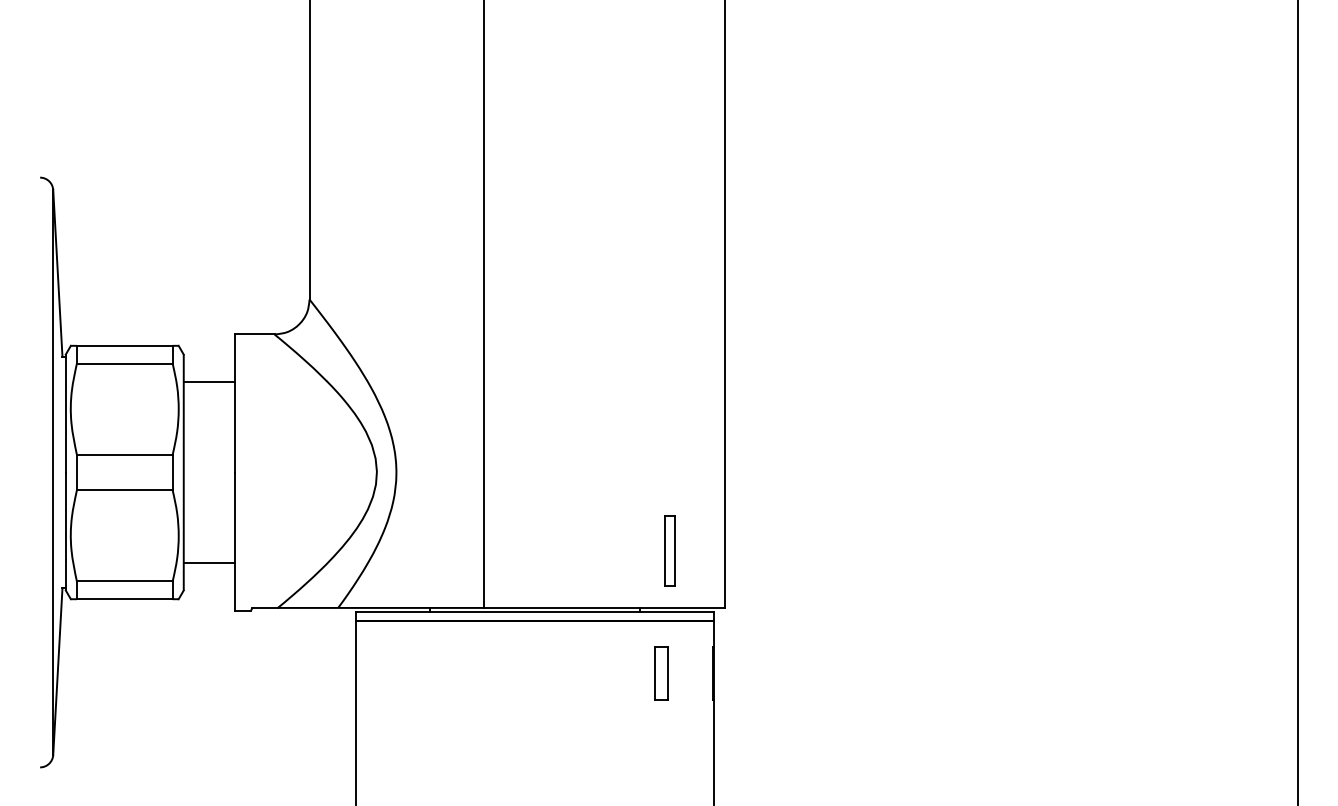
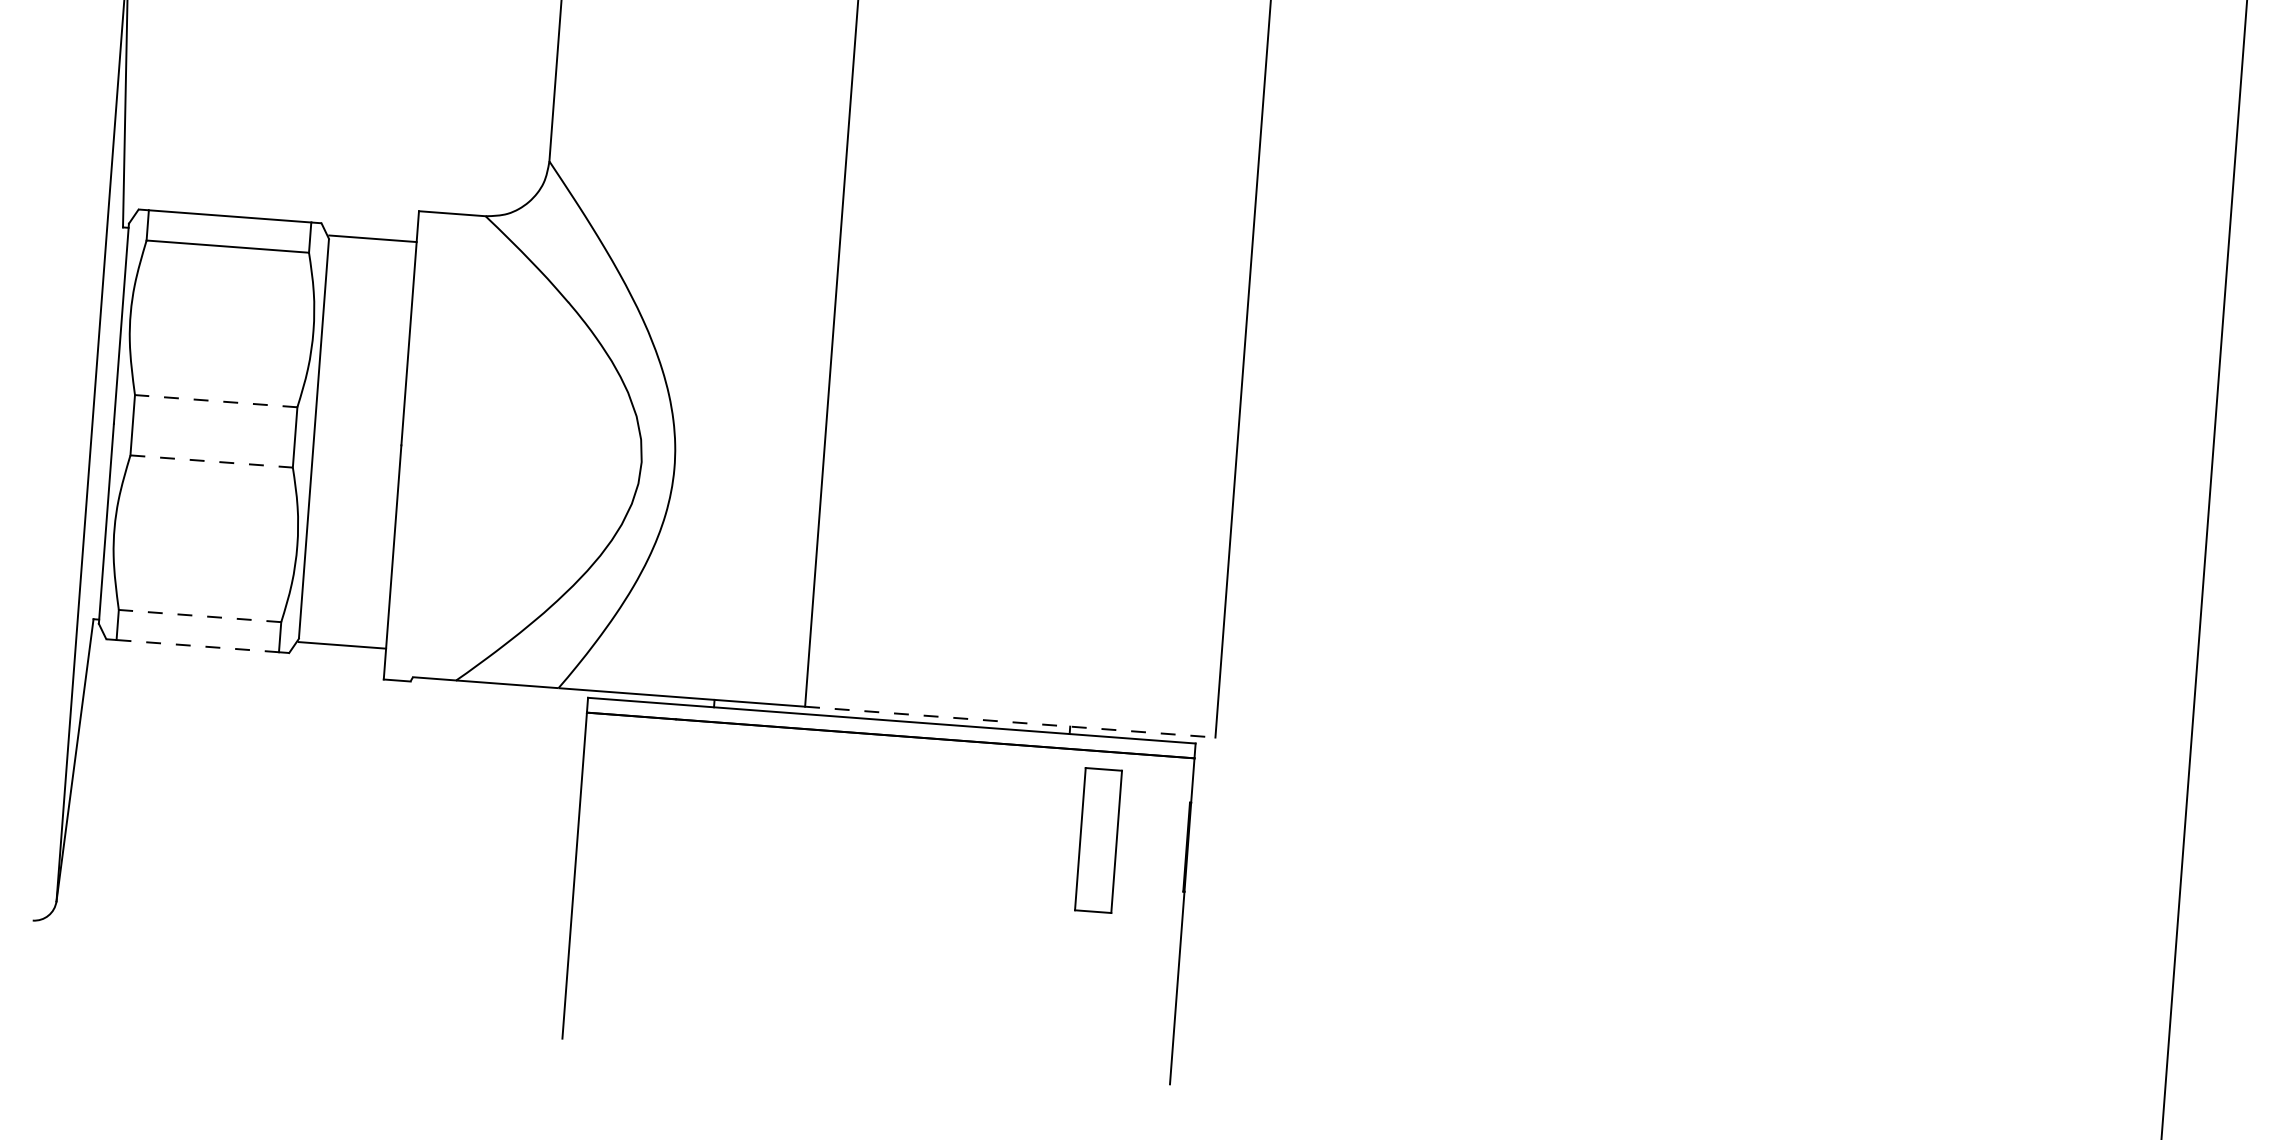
line: (209, 381) -> (372, 238), moved
line: (124, 454) -> (215, 400), solid -> dashed
line: (124, 490) -> (211, 461), solid -> dashed
part: (669, 550) -> (1127, 632), removed
line: (209, 563) -> (342, 645), moved
line: (124, 581) -> (199, 616), solid -> dashed
line: (124, 599) -> (197, 646), solid -> dashed
line: (604, 607) -> (1010, 721), solid -> dashed
part: (661, 673) -> (1098, 840), size x1.6

